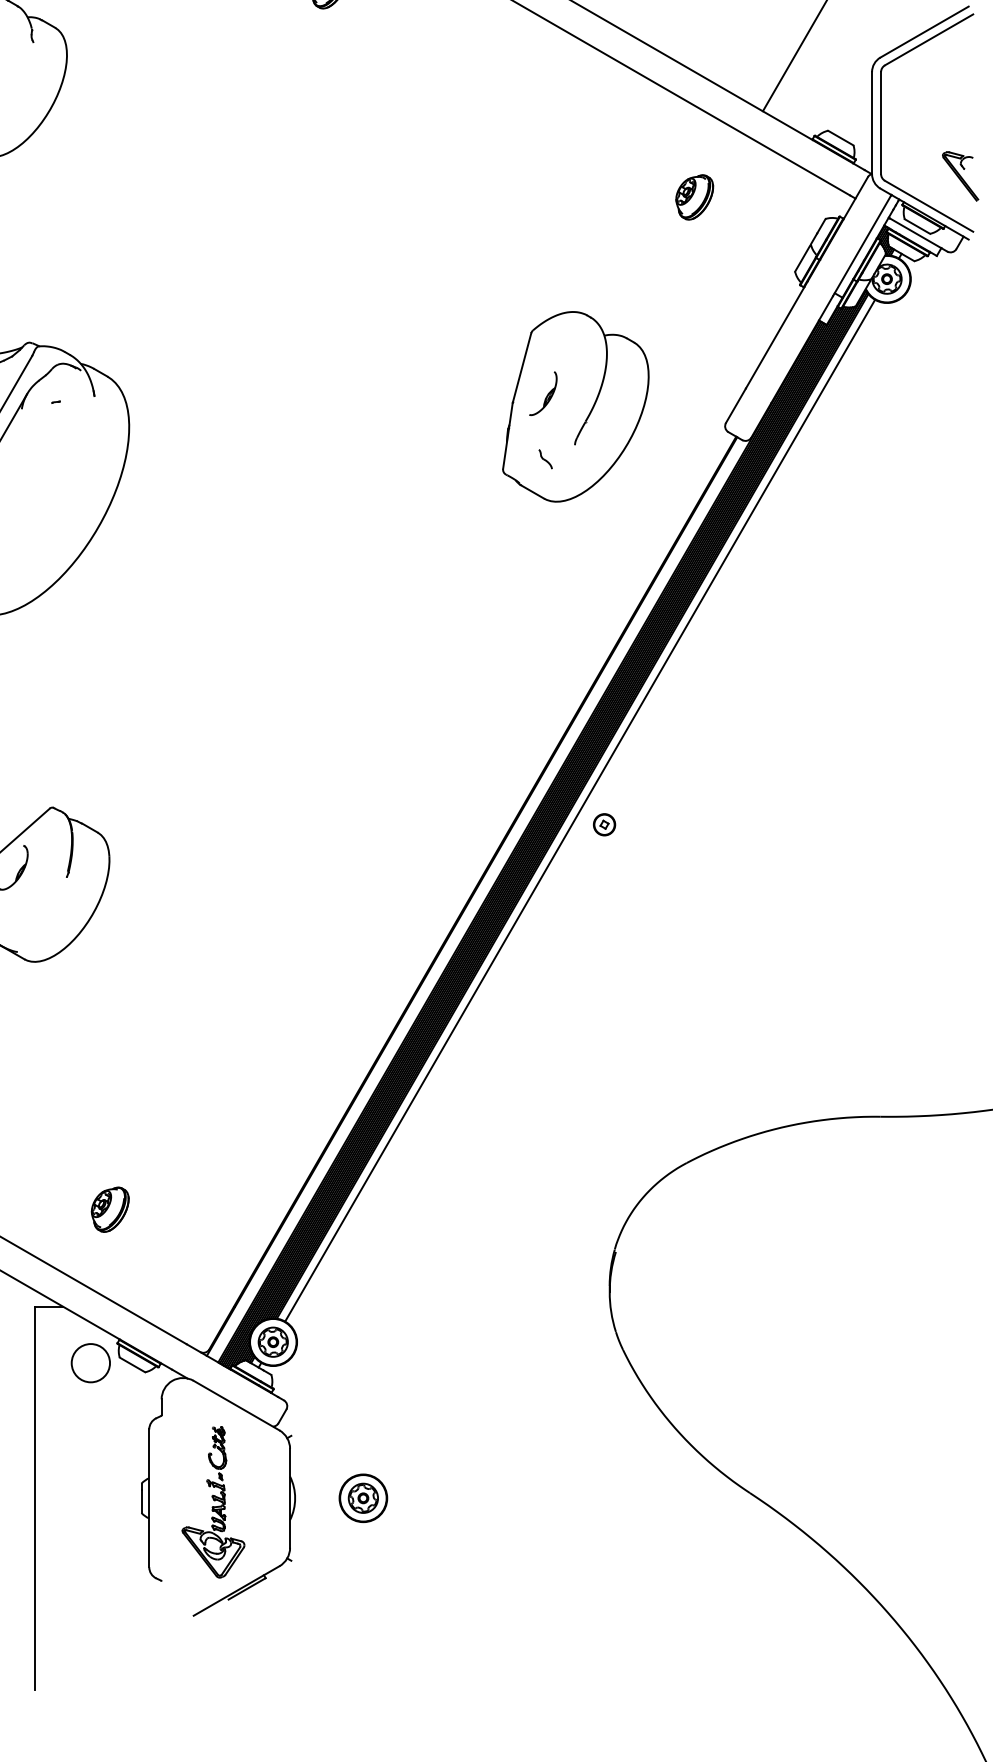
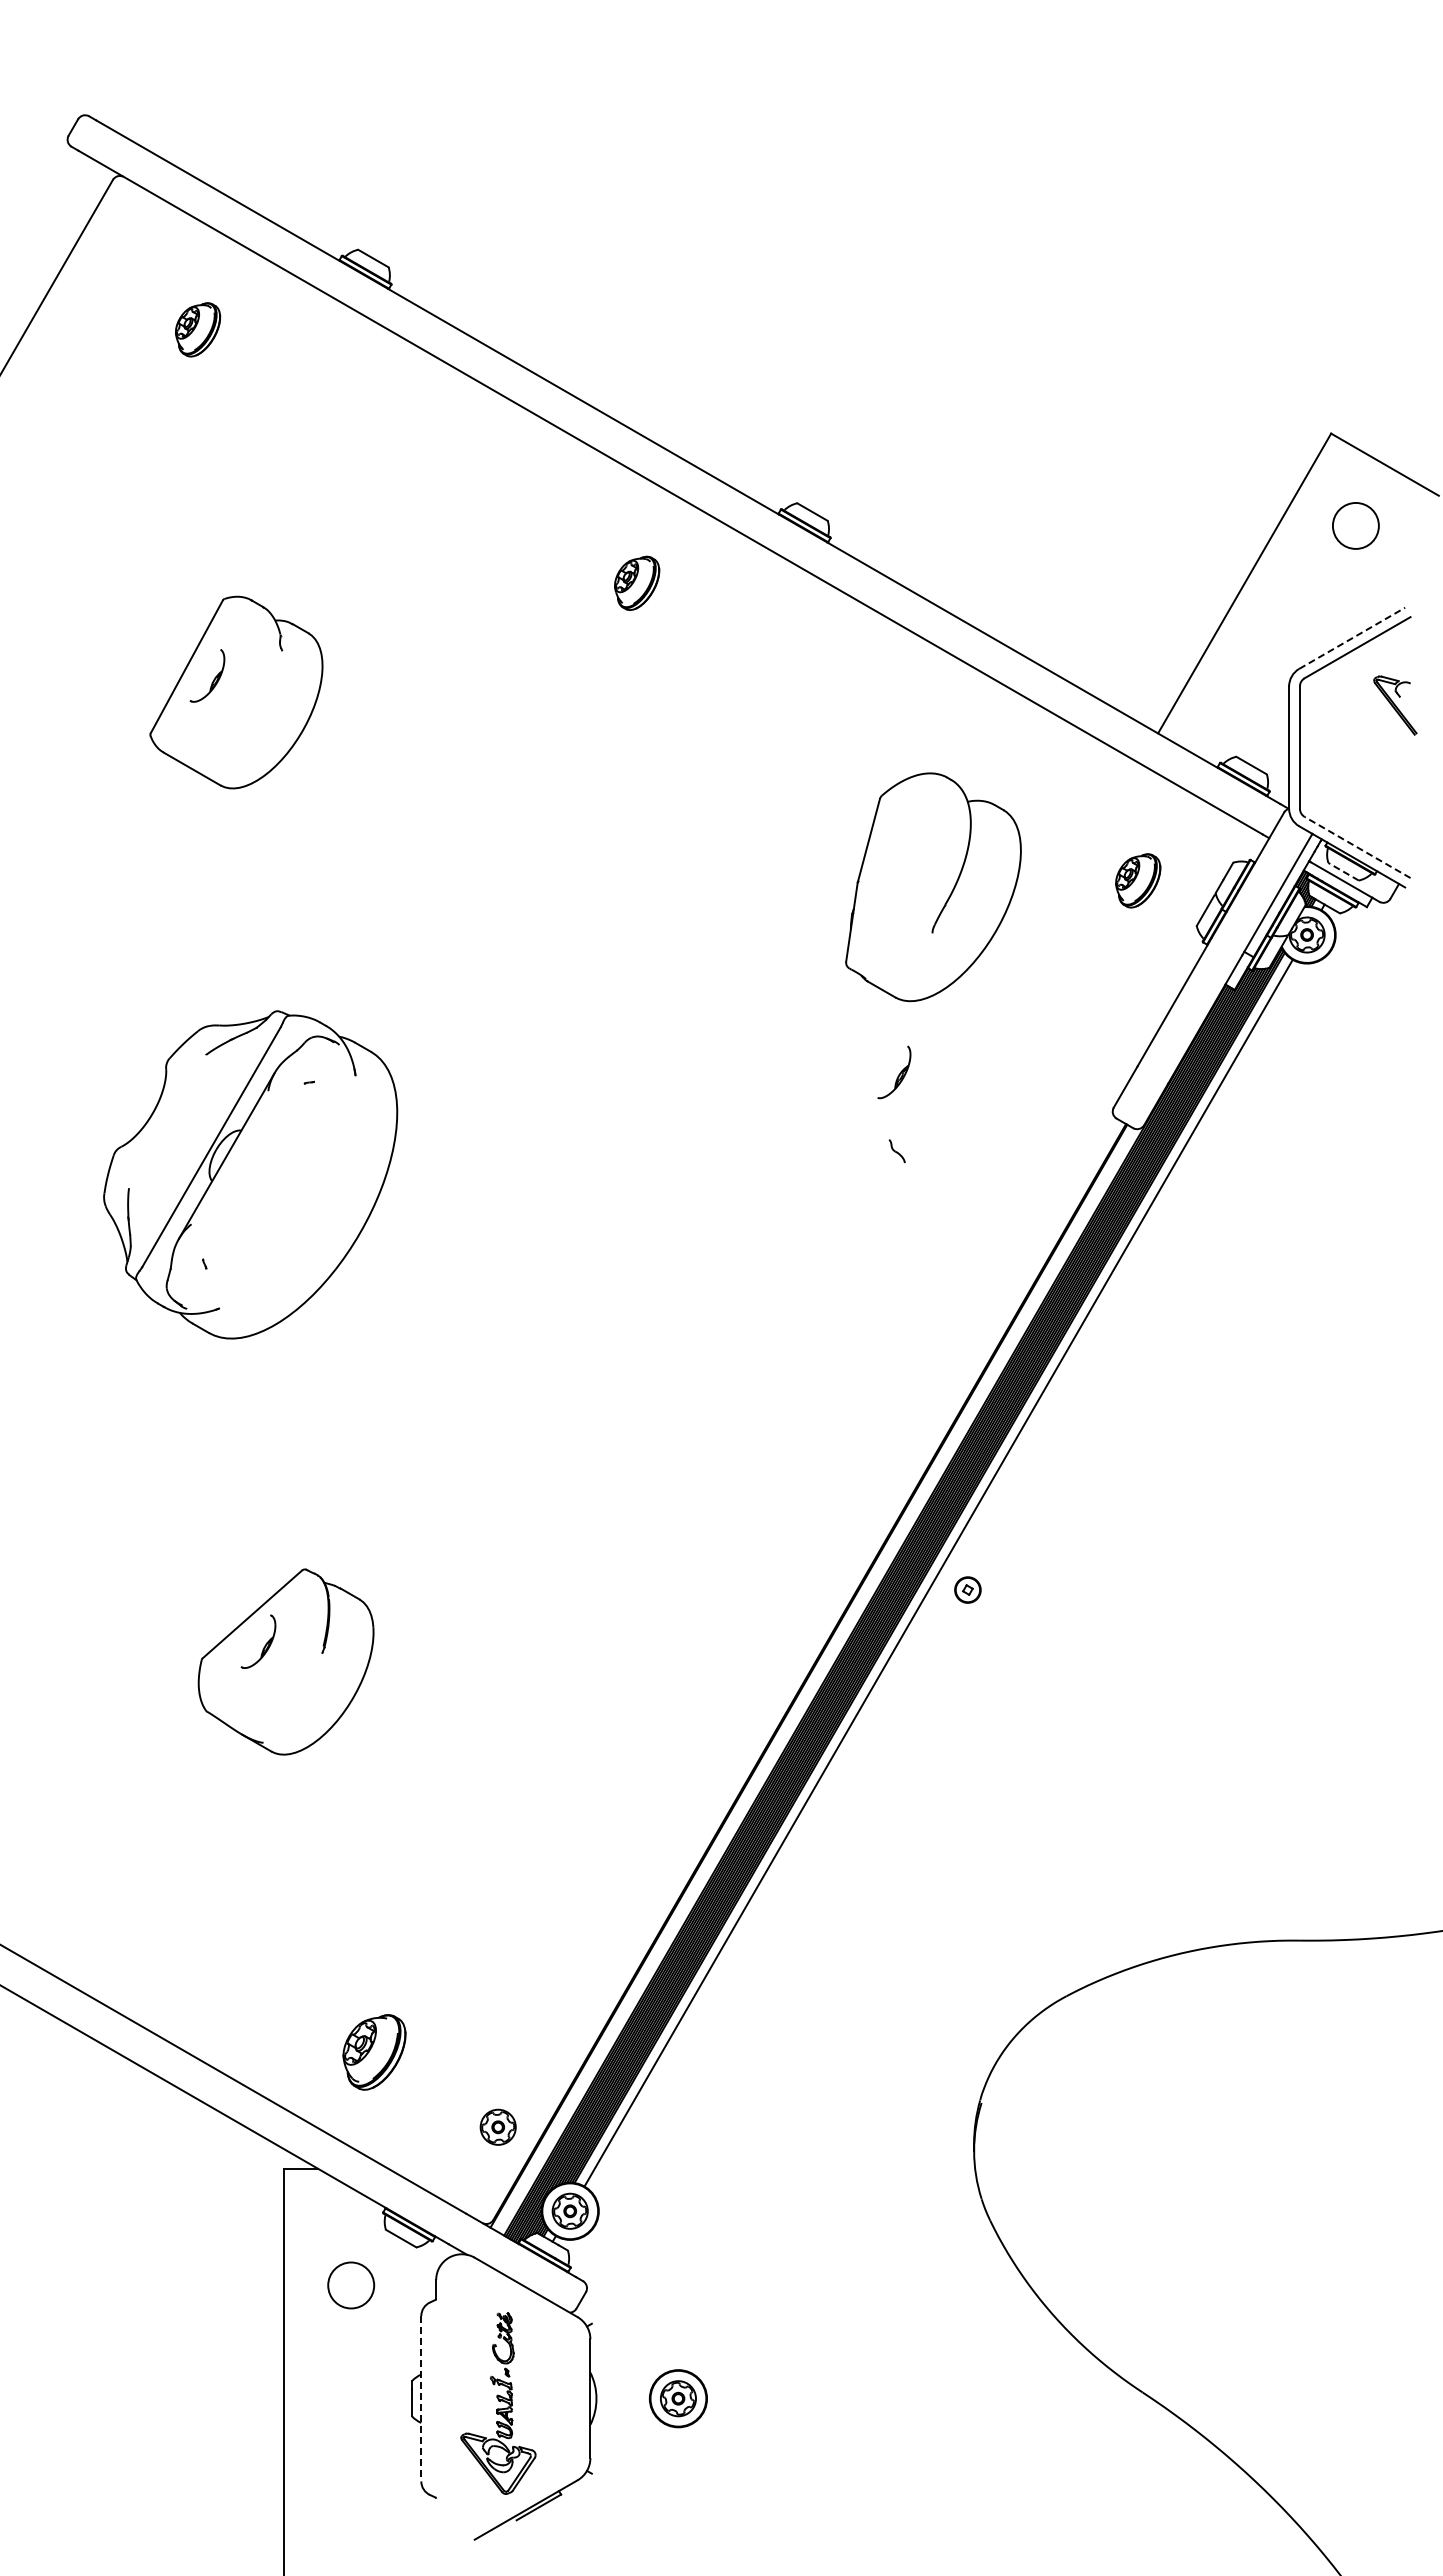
line: (924, 32) -> (1352, 638), solid -> dashed
part: (960, 176) -> (1395, 705), moved
part: (694, 197) -> (1138, 880), moved
line: (929, 206) -> (1357, 847), solid -> dashed
line: (917, 226) -> (1343, 871), solid -> dashed
part: (575, 407) -> (933, 887), moved
part: (110, 1209) -> (374, 2051), size x1.4
part: (212, 1271) -> (497, 2126), added
circle: (91, 1363) -> (351, 2285), moved
line: (149, 1498) -> (421, 2398), solid -> dashed

